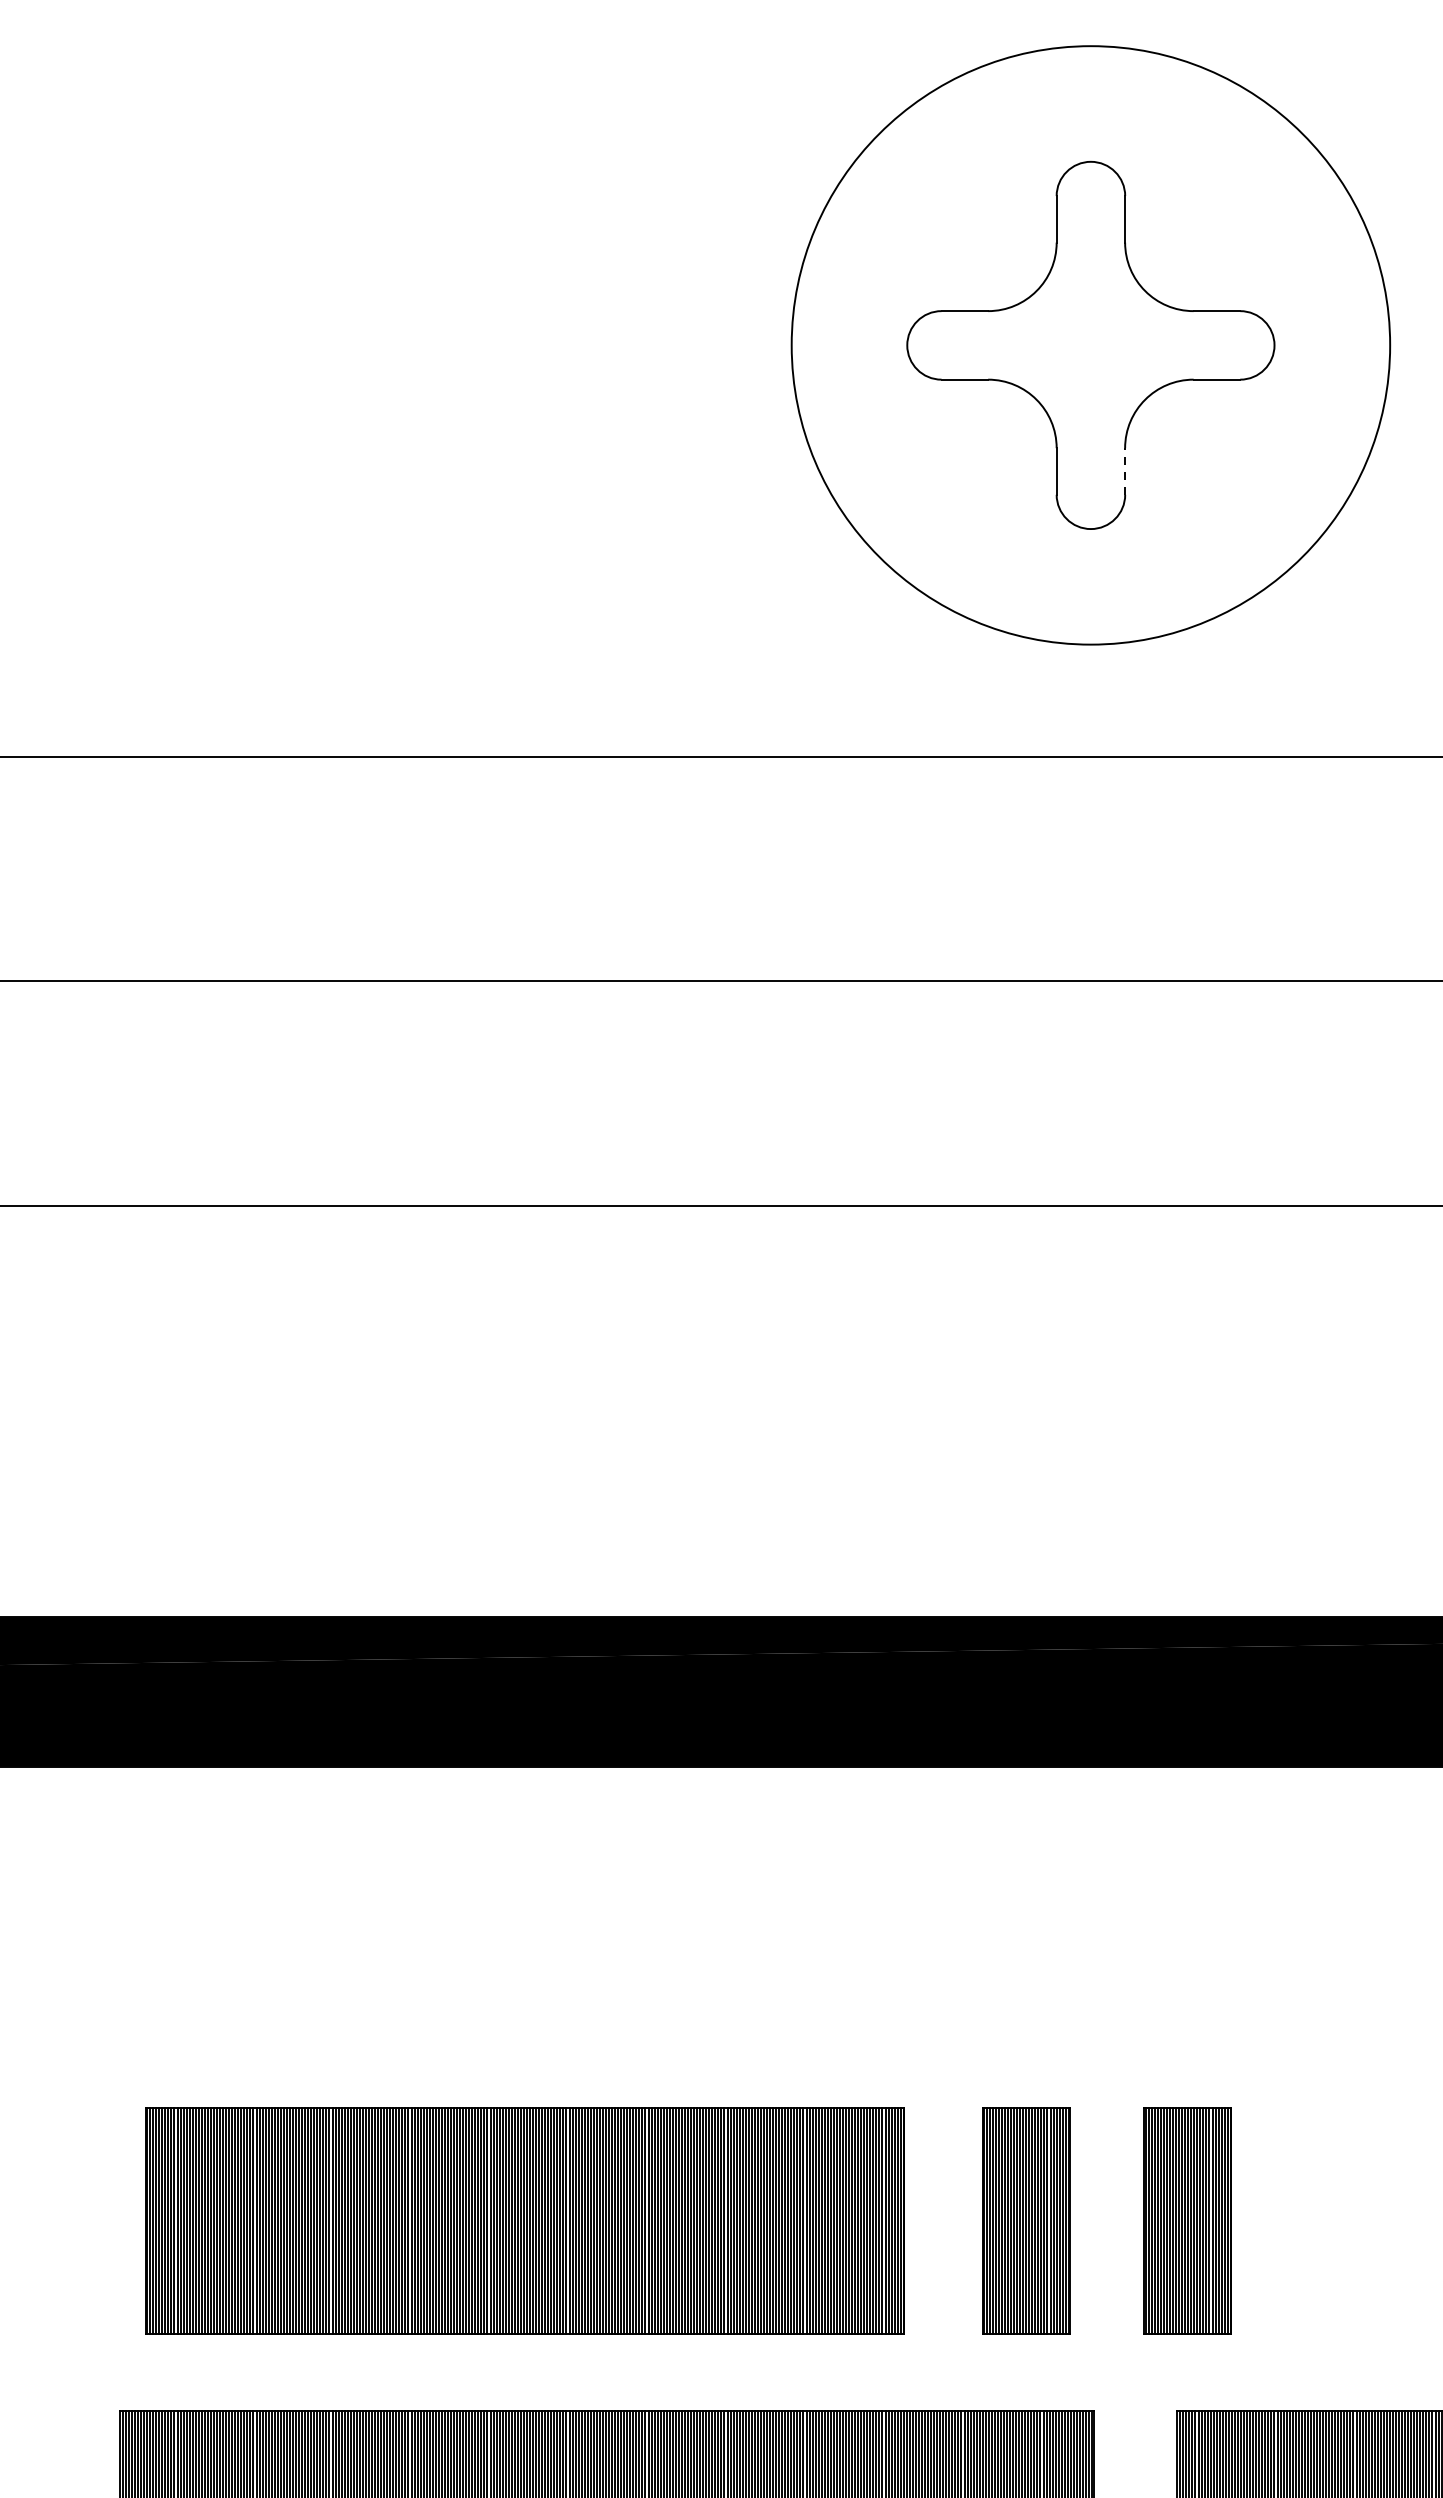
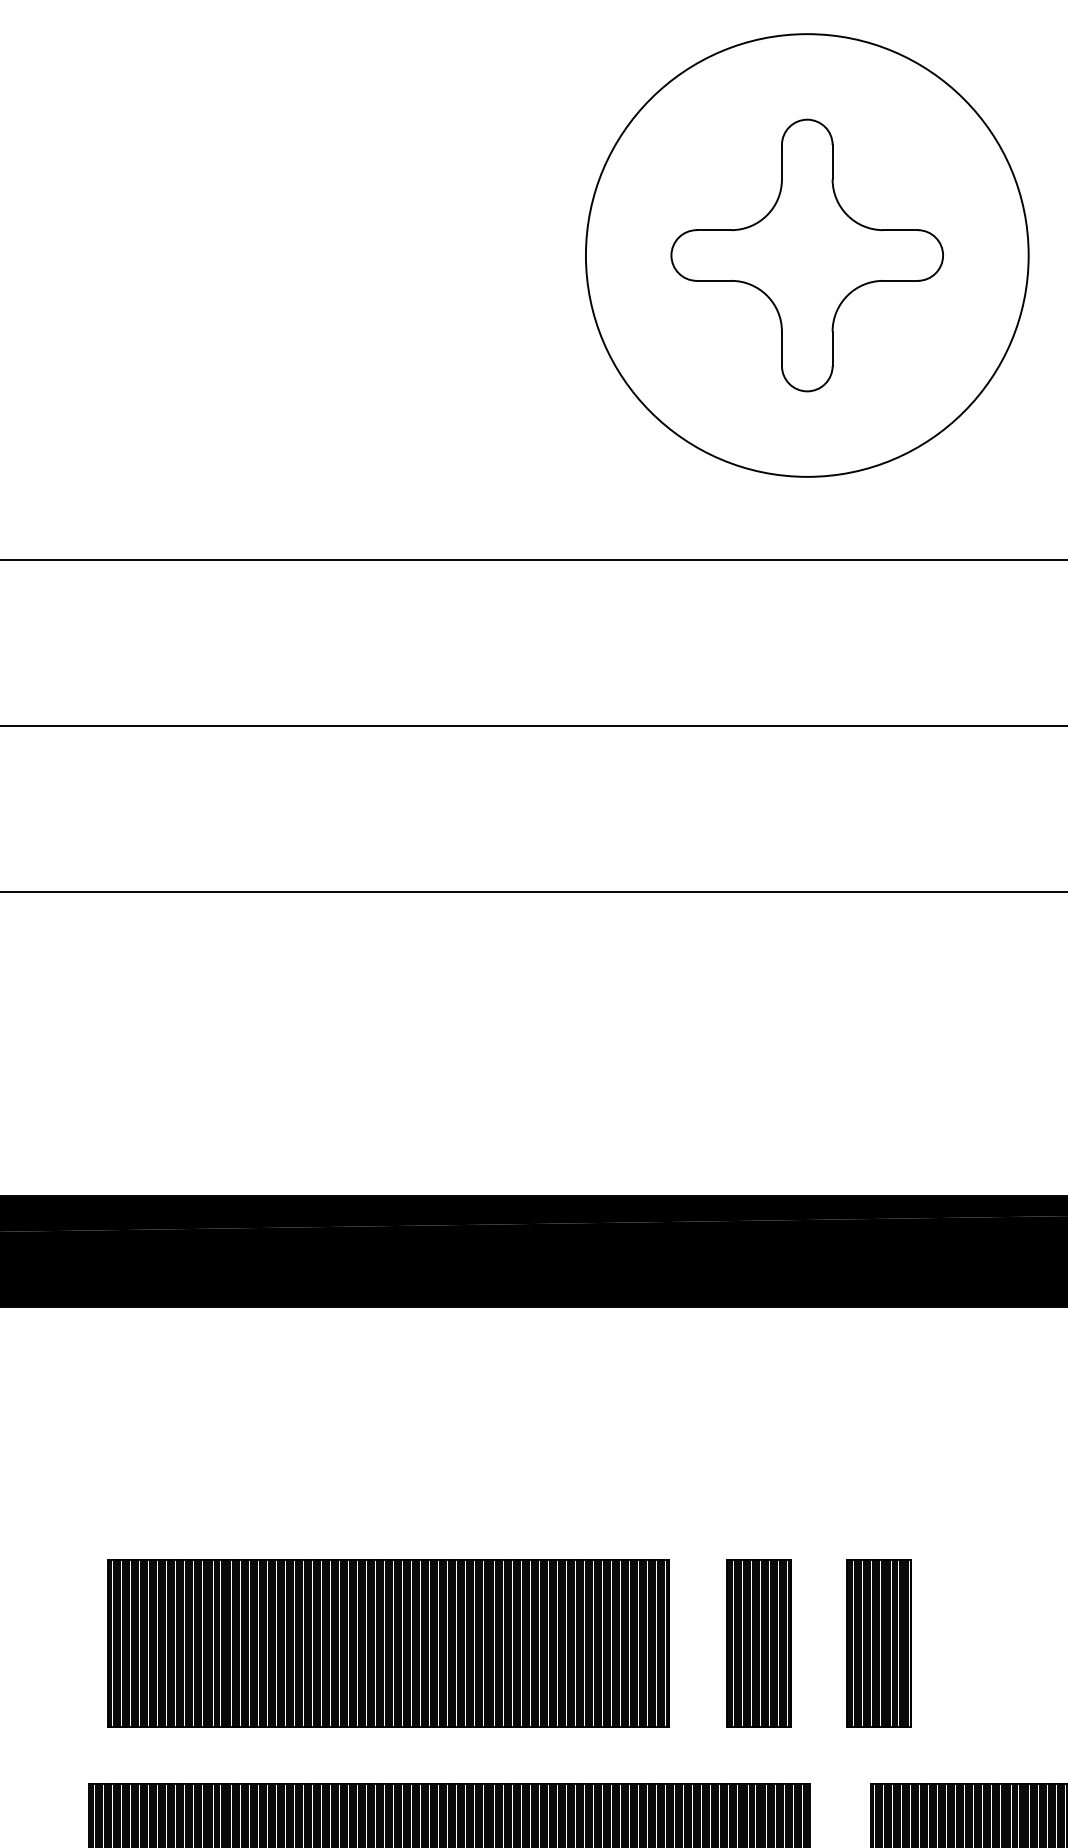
line: (1125, 471) -> (832, 348), dashed -> solid

